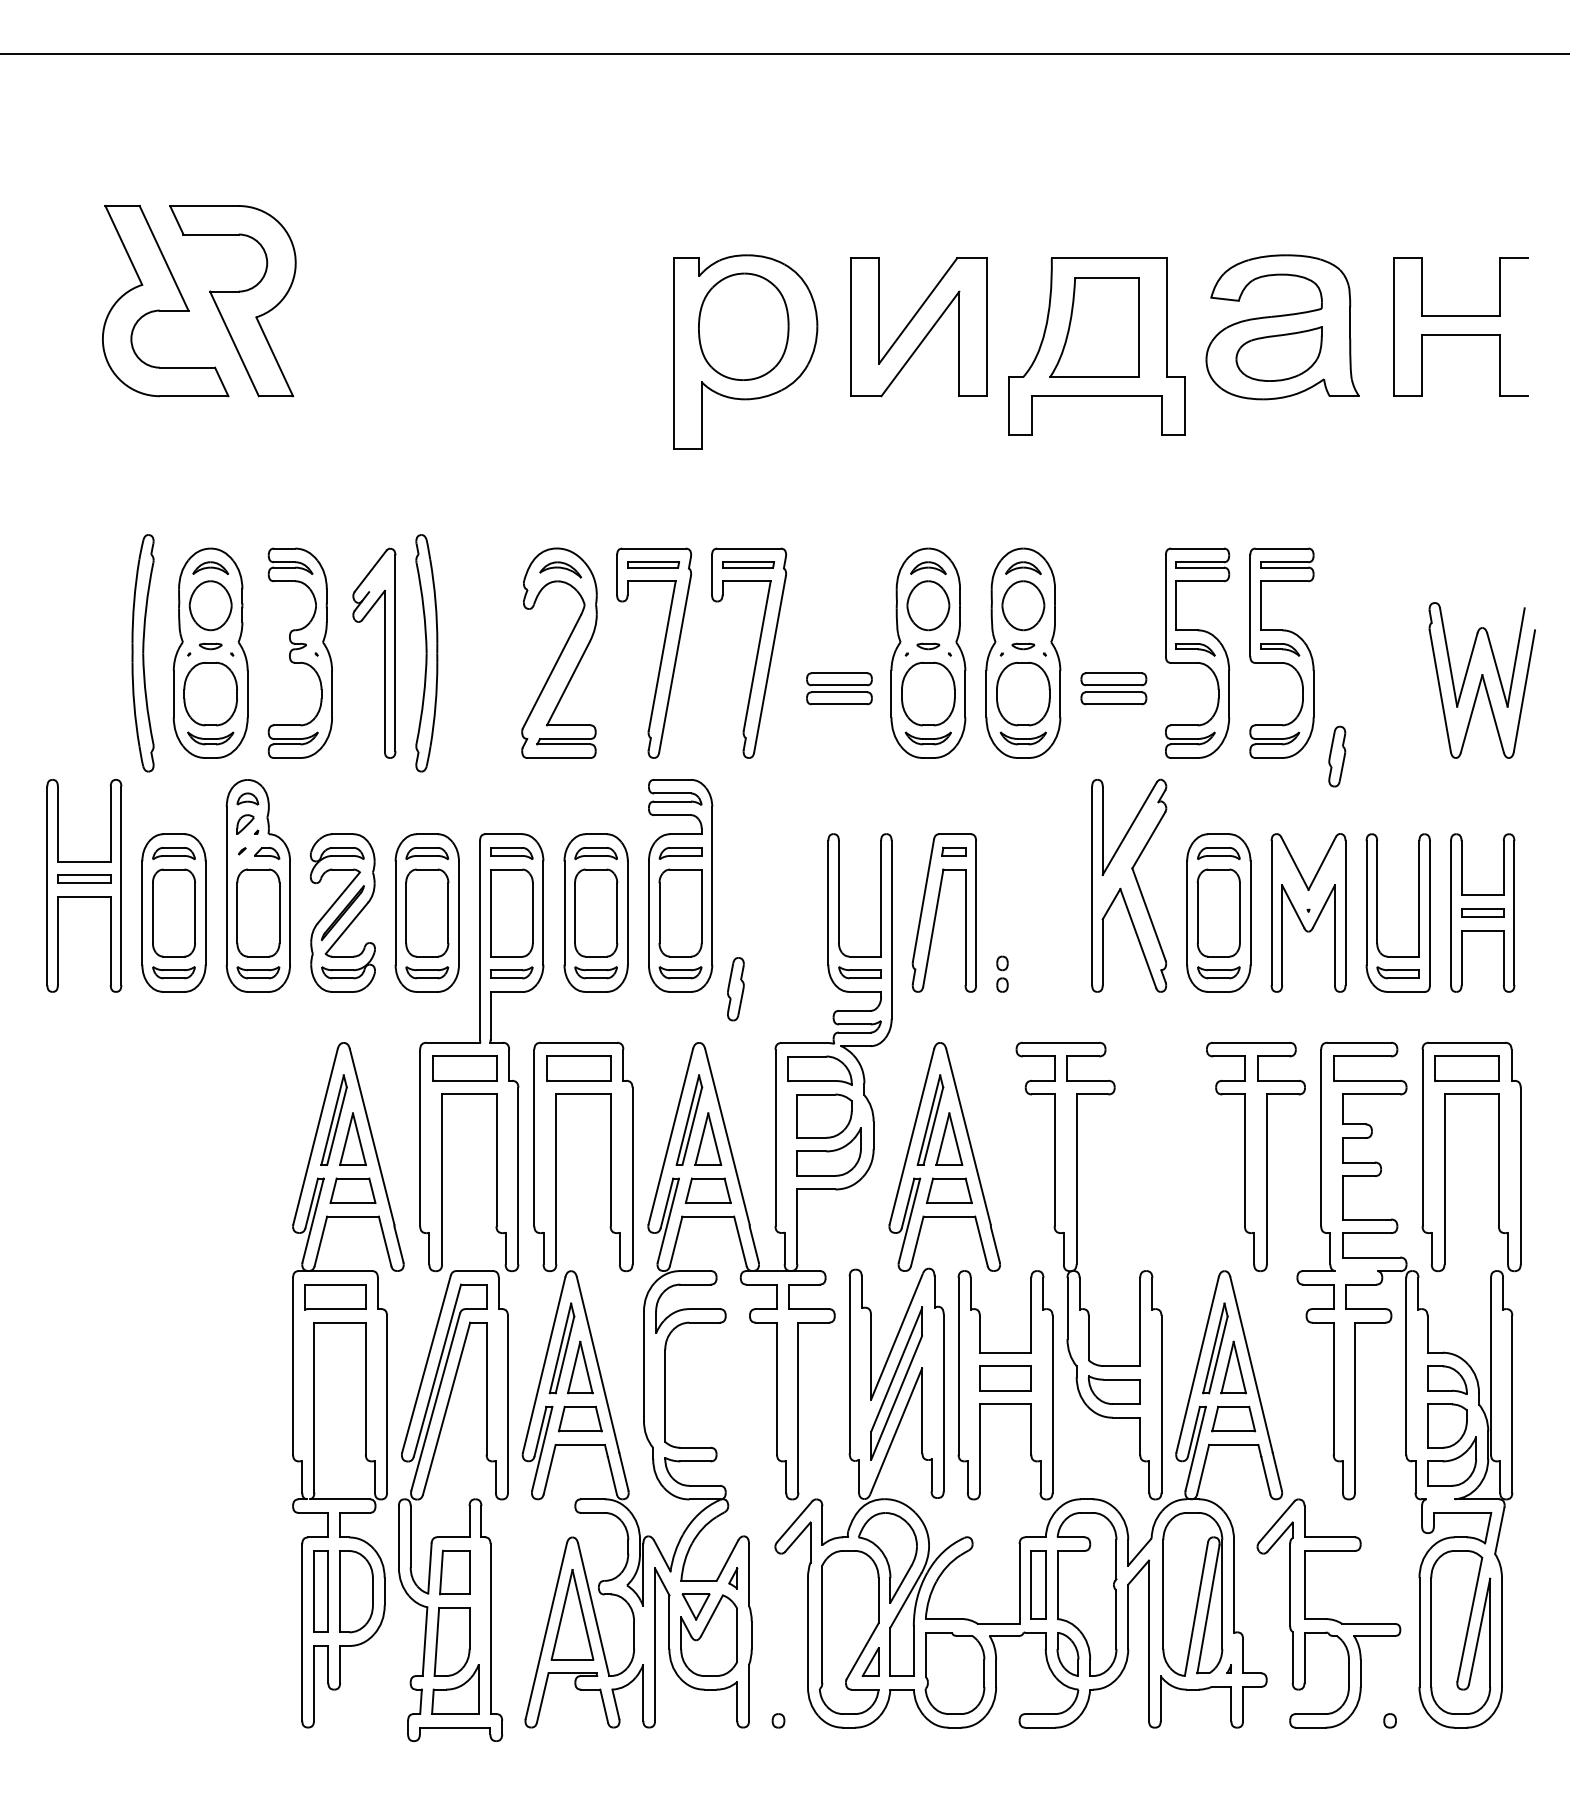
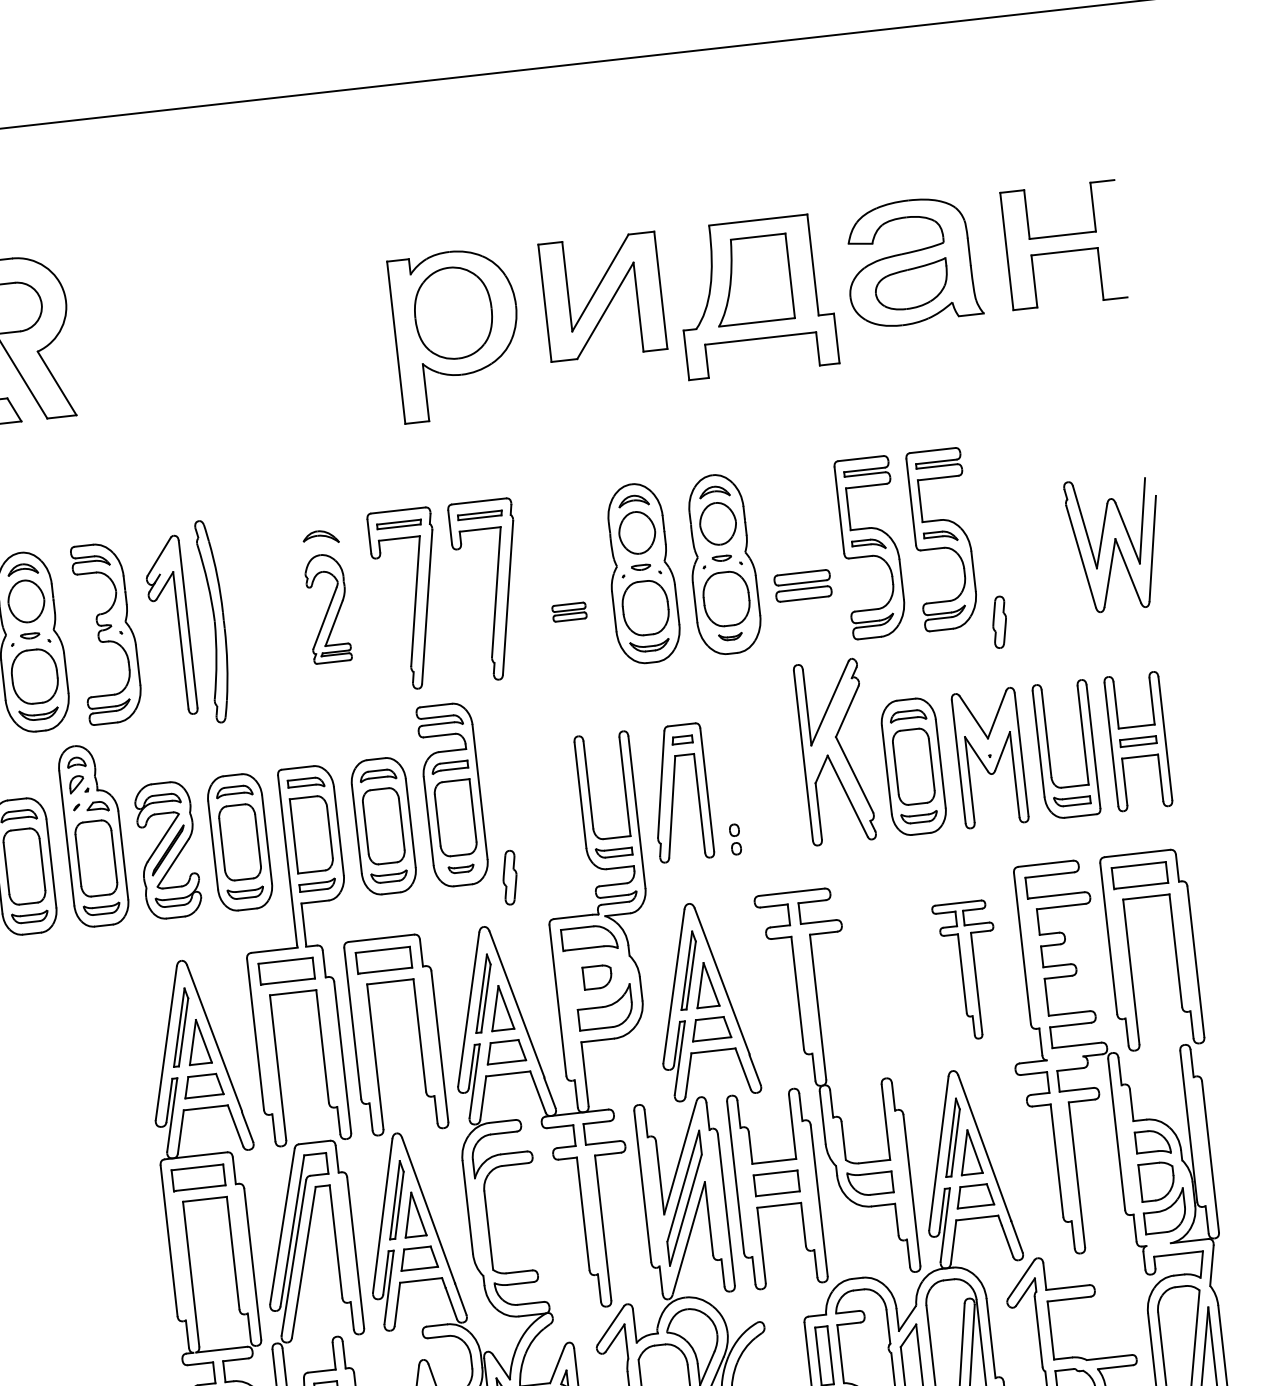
part: (559, 652) -> (327, 607), size x0.6
part: (839, 688) -> (569, 611), size x0.6
part: (1022, 738) -> (730, 636), size x0.6
part: (680, 972) -> (461, 868), size x0.7
part: (824, 1115) -> (597, 976), size x0.6
part: (1255, 1156) -> (968, 970), size x0.7

